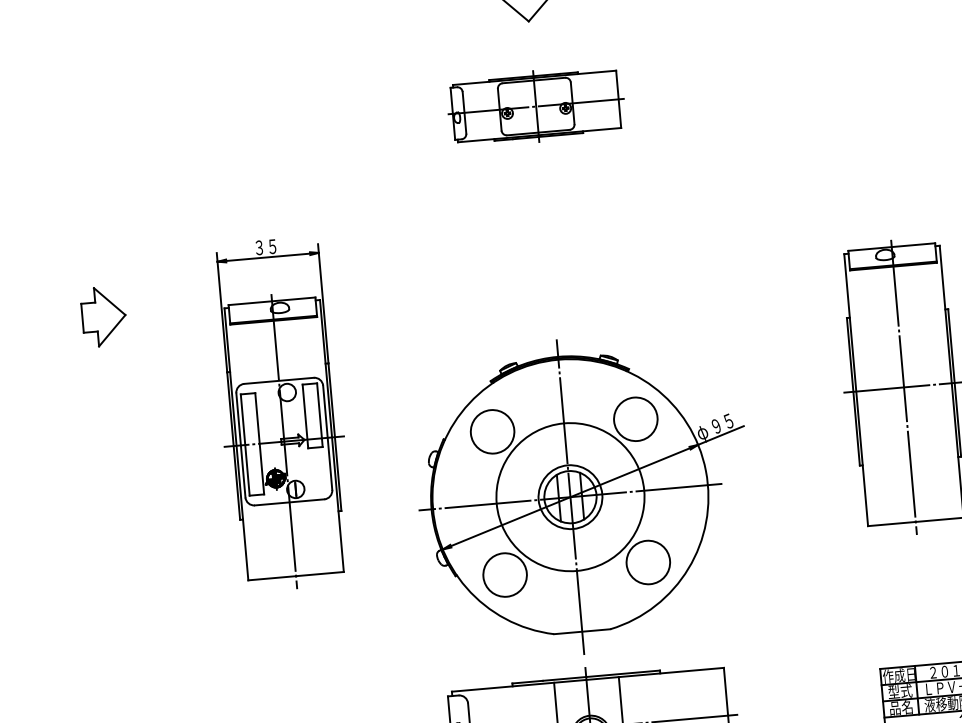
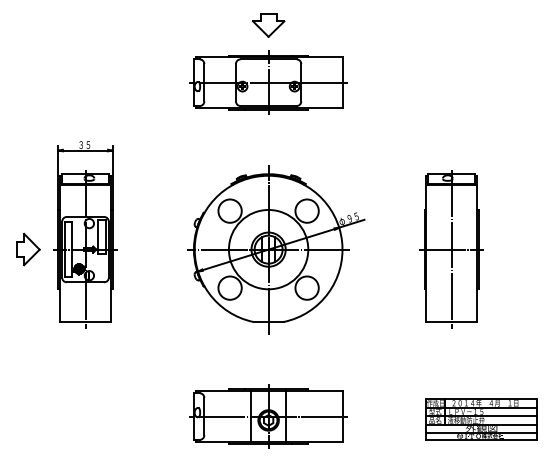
part: (536, 106) -> (268, 82), size x1.67
part: (104, 316) -> (28, 249), moved
part: (281, 413) -> (85, 234), moved
part: (585, 495) -> (276, 249), moved

